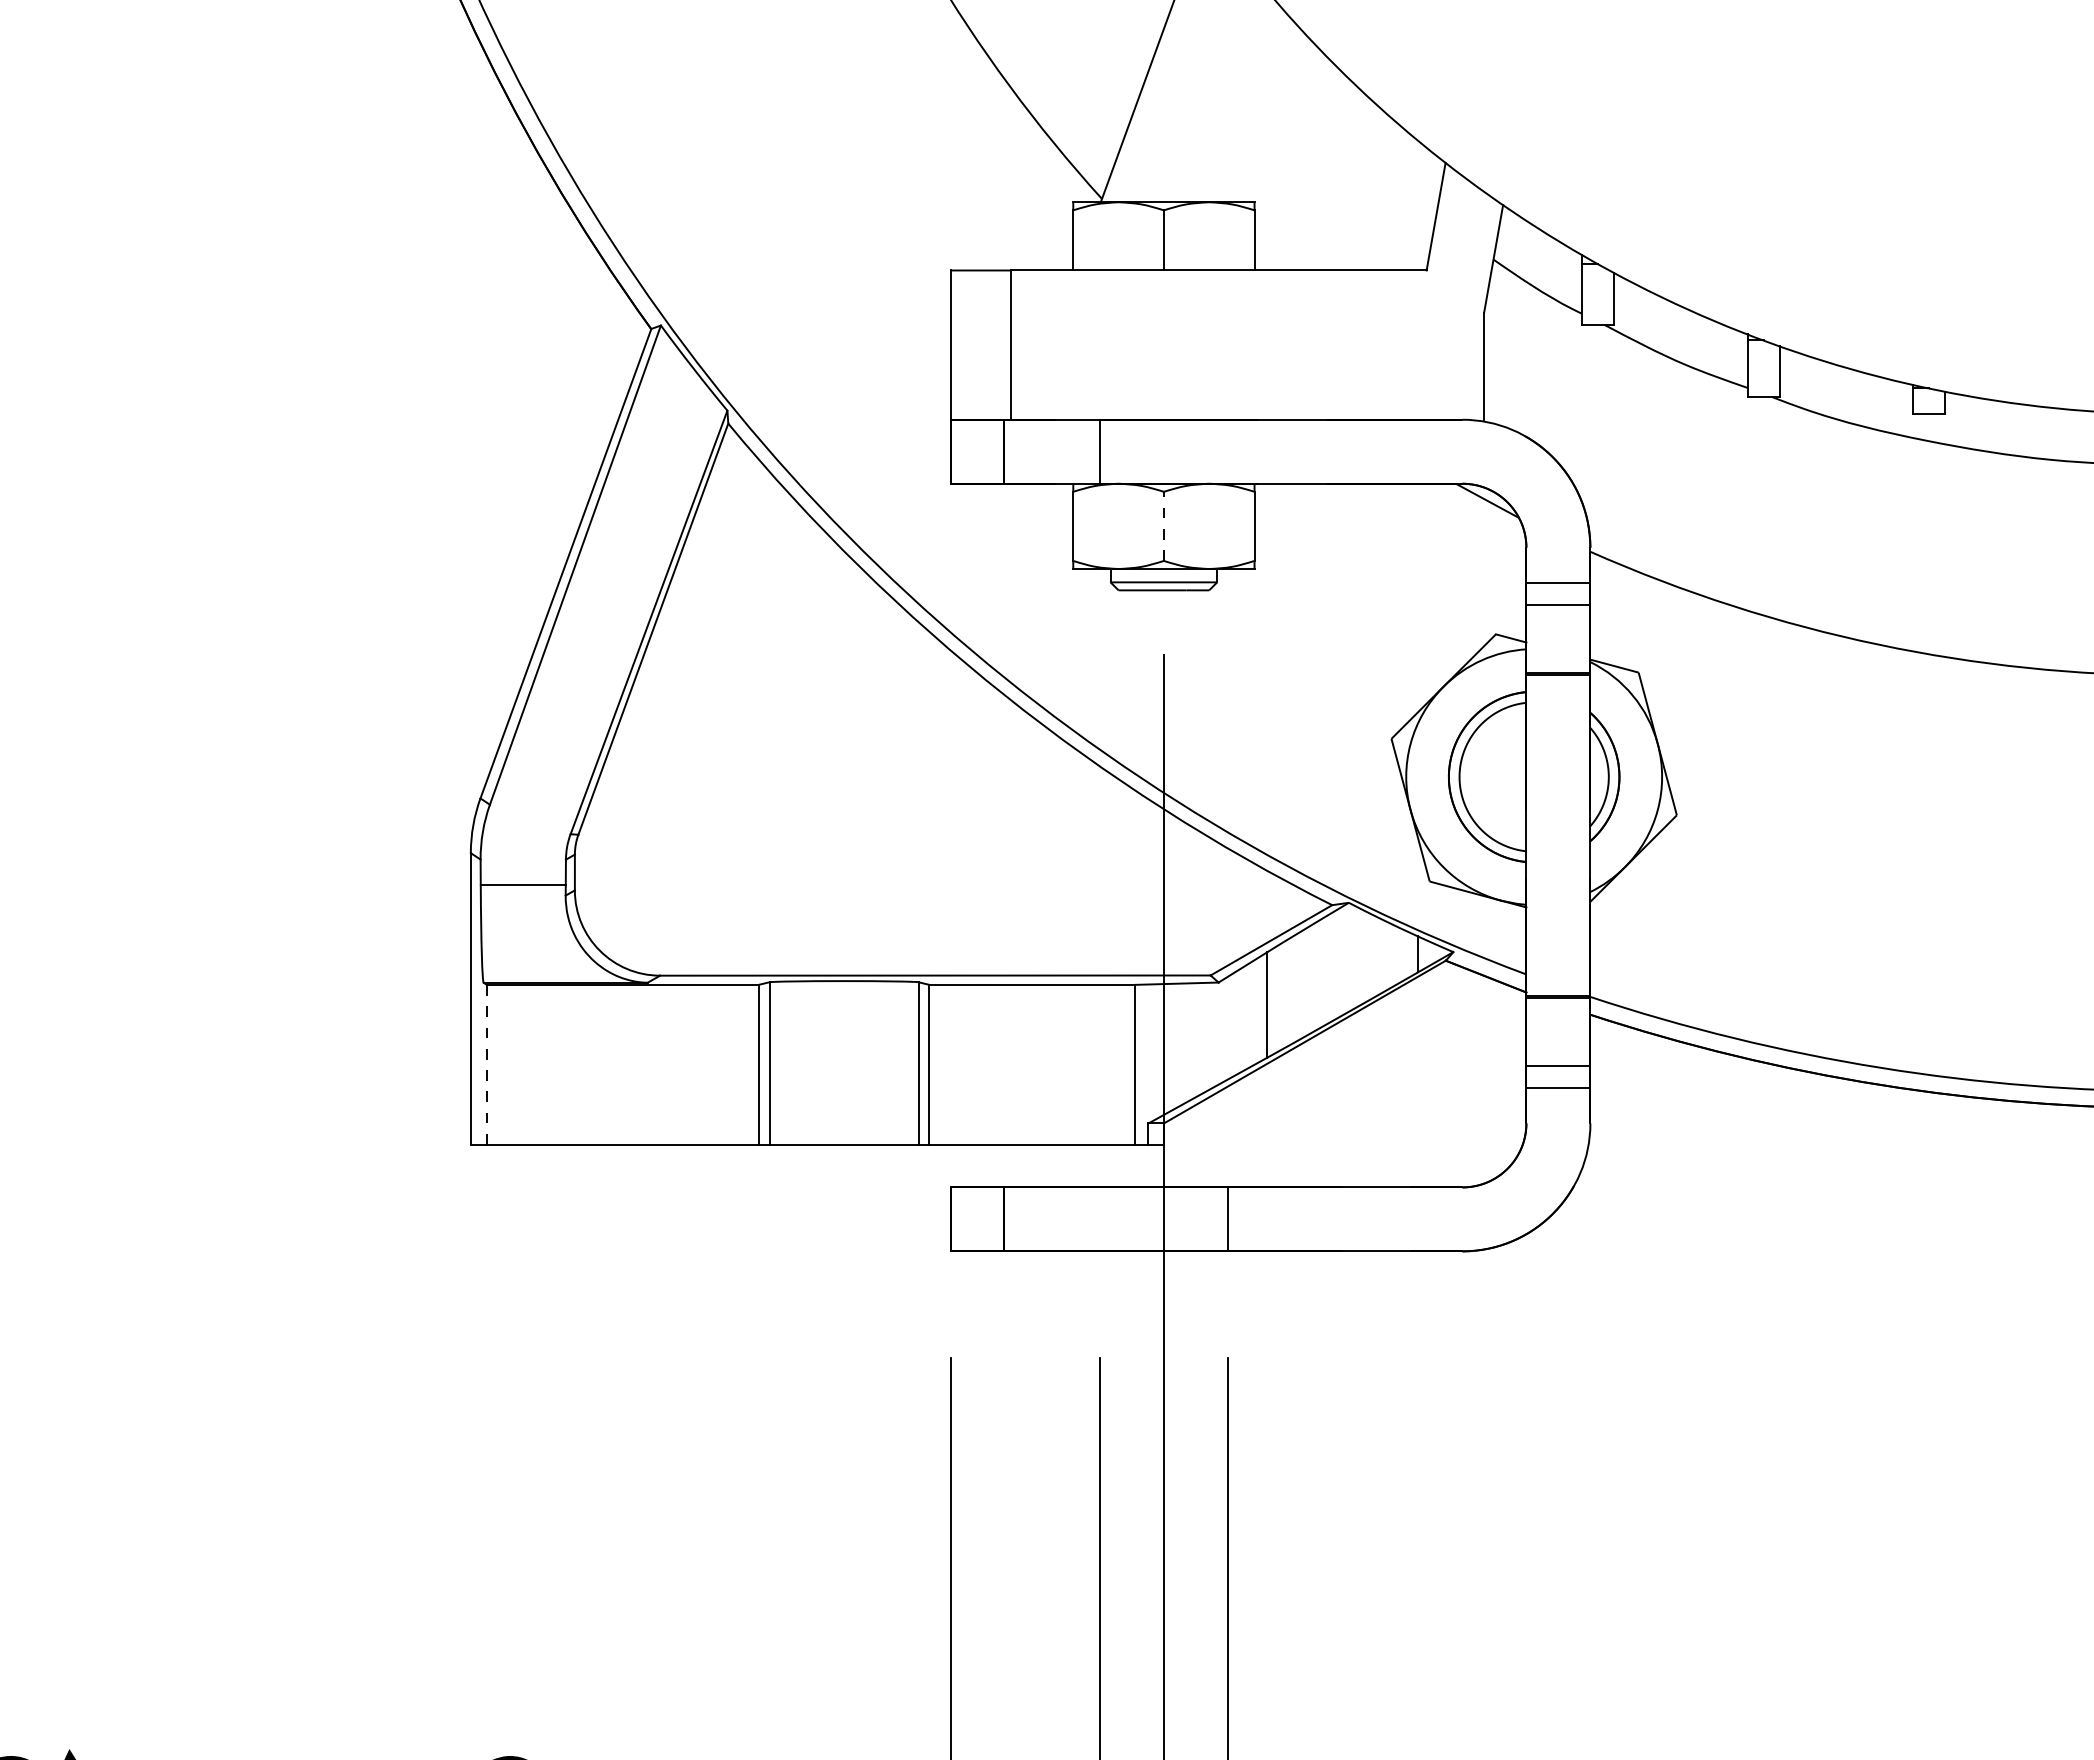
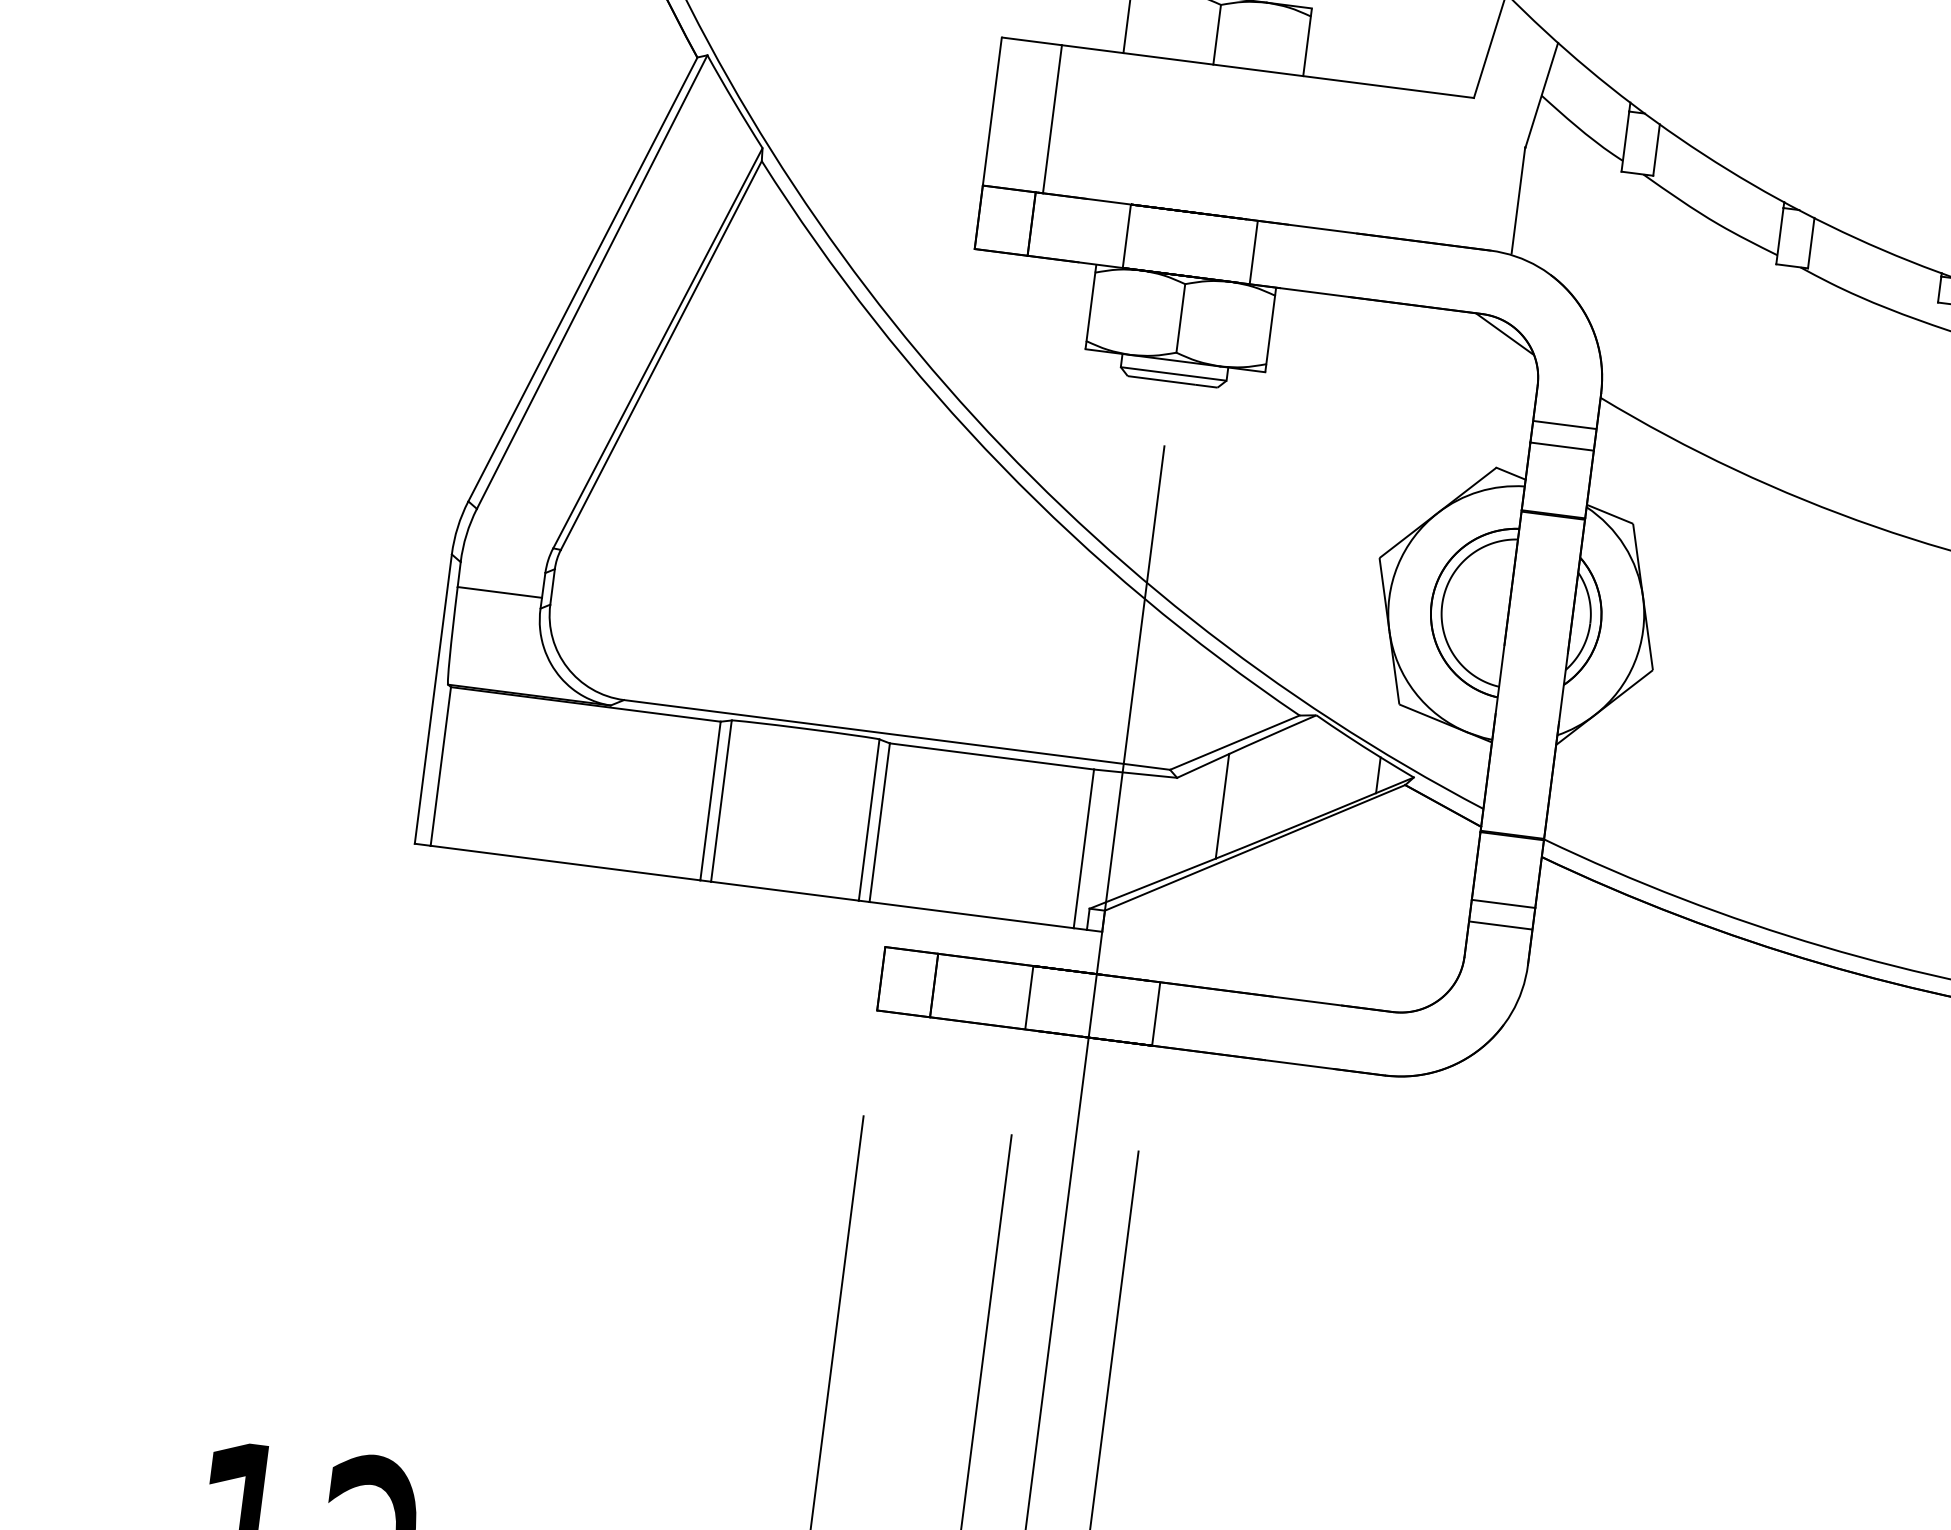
line: (1227, 451) -> (1253, 252), added
line: (1163, 526) -> (1180, 318), dashed -> solid
line: (486, 1064) -> (440, 766), dashed -> solid
line: (1099, 1219) -> (1028, 997), added

